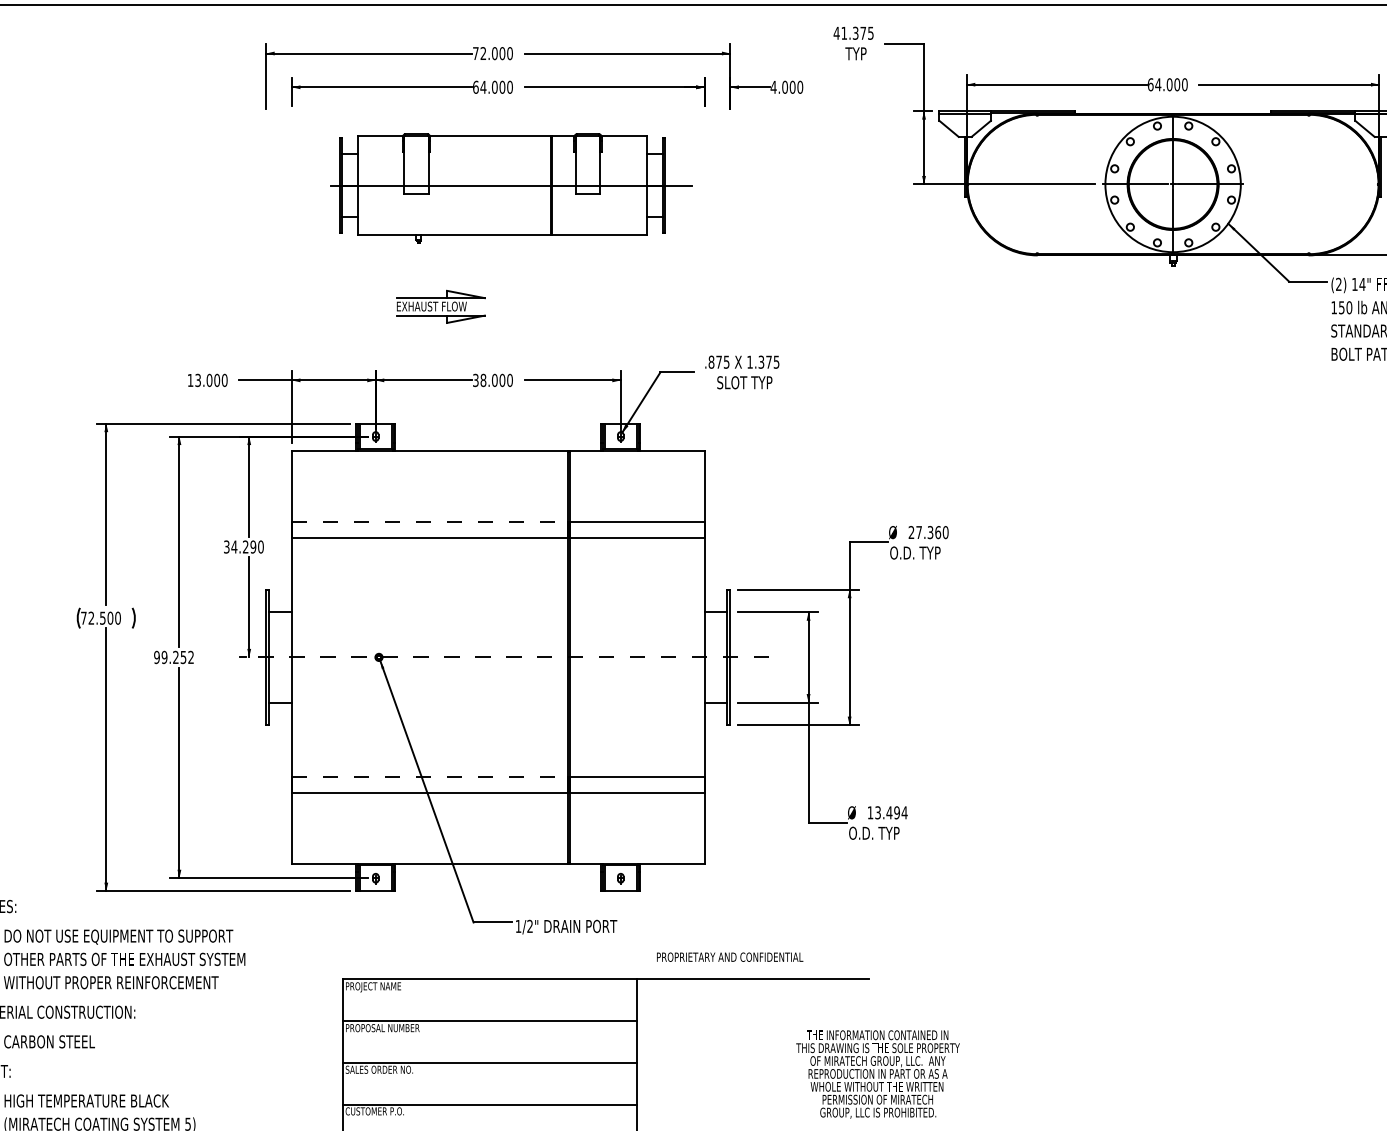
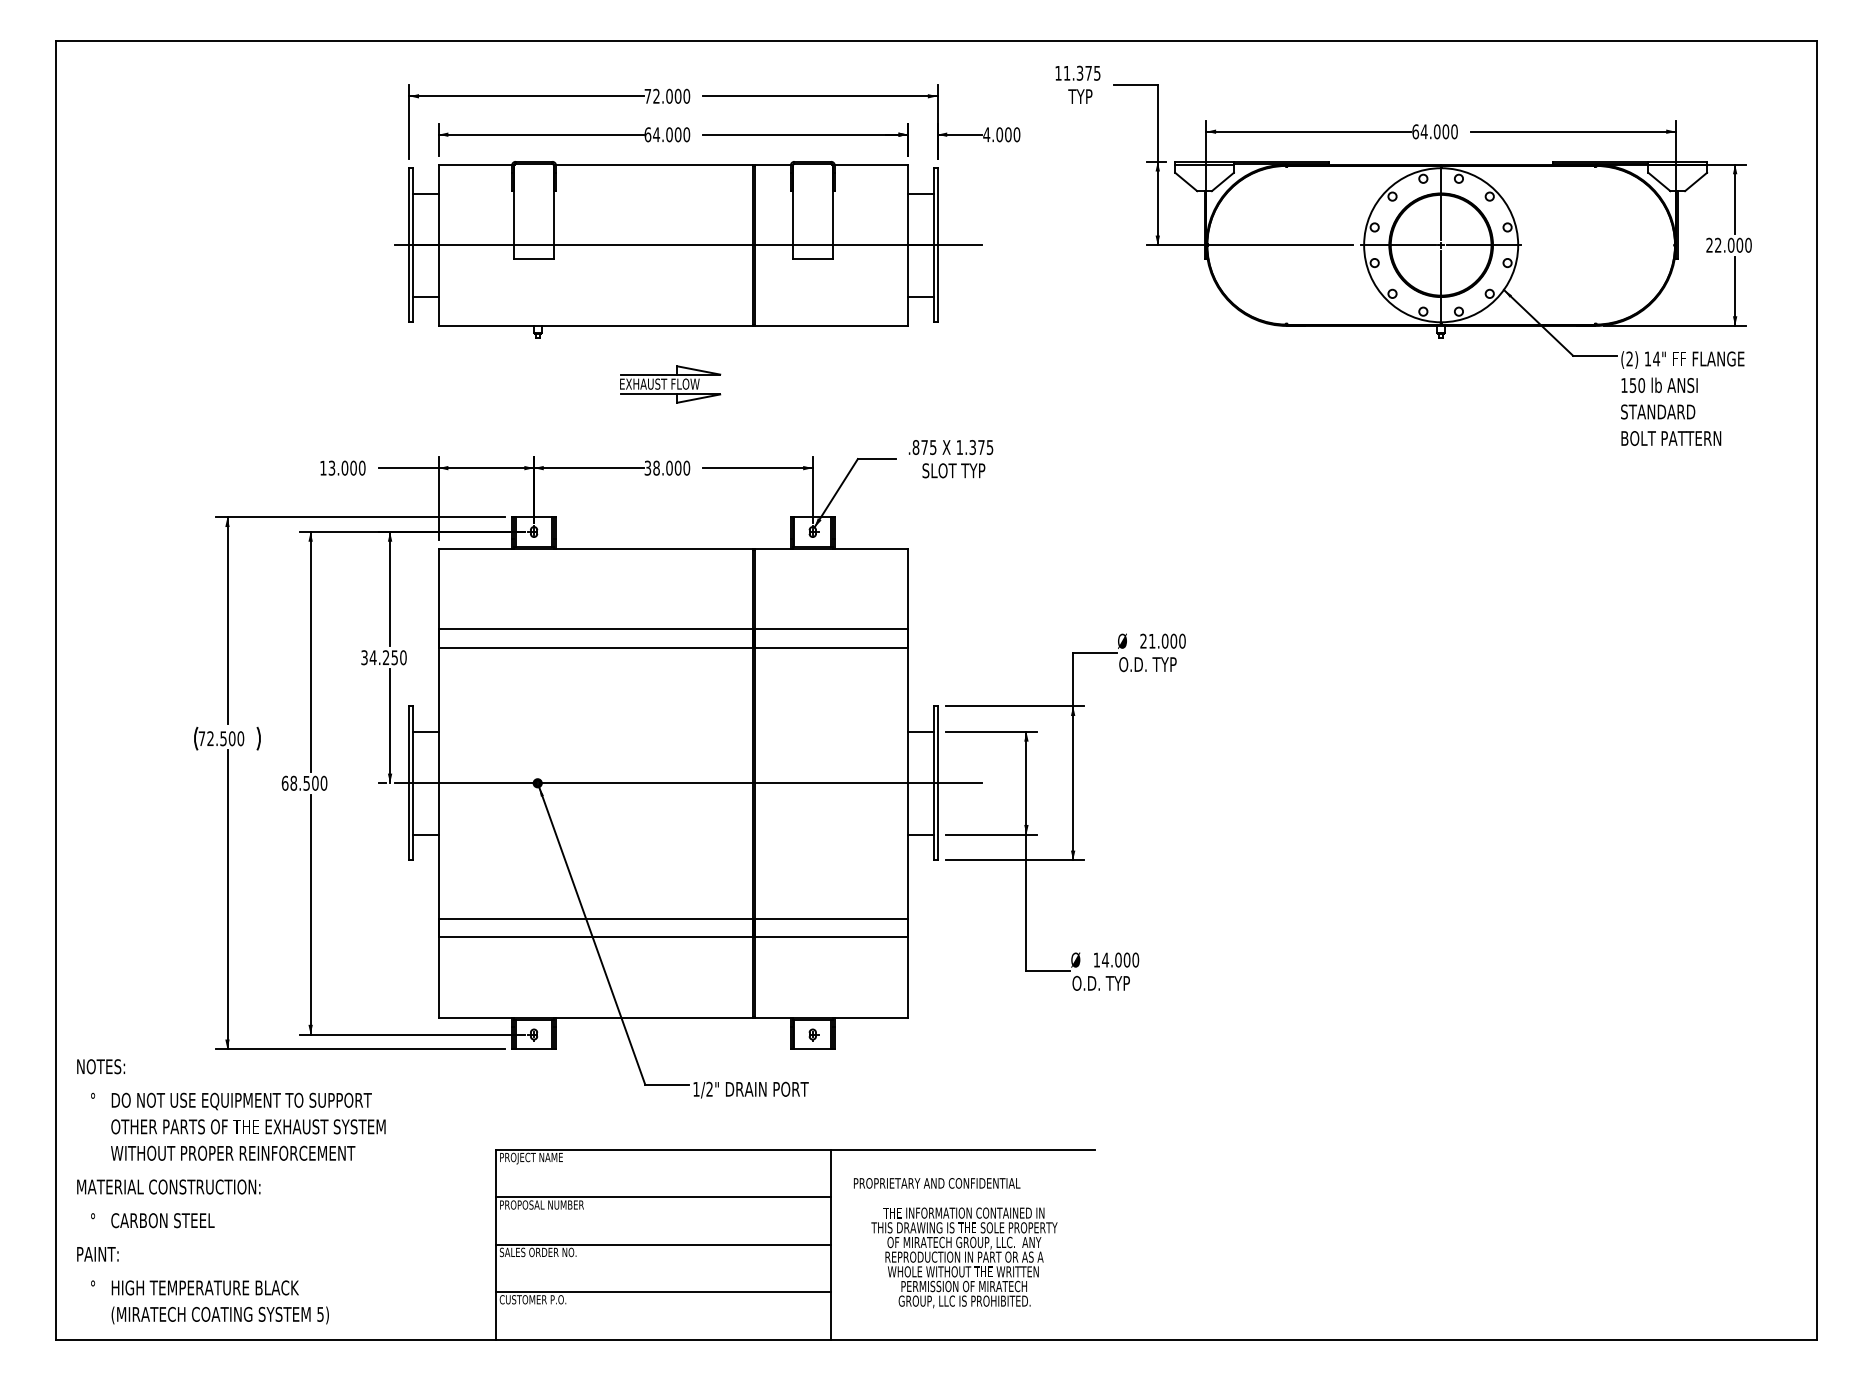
text: (835, 33) -> (1057, 73), 41.375 -> 11.375
part: (511, 188) -> (688, 249), size x1.43
part: (441, 306) -> (670, 384), moved
line: (430, 522) -> (596, 629), dashed -> solid
text: (929, 531) -> (1163, 640), 27.360 -> 21.000
text: (253, 546) -> (394, 657), 34.290 -> 34.250
text: (174, 656) -> (304, 782), 99.252 -> 68.500
line: (510, 657) -> (687, 783), dashed -> solid
line: (430, 777) -> (596, 919), dashed -> solid
text: (891, 812) -> (1120, 959), 13.494 -> 14.000
text: (730, 957) -> (937, 1183), moved
text: (878, 1074) -> (964, 1257), moved

